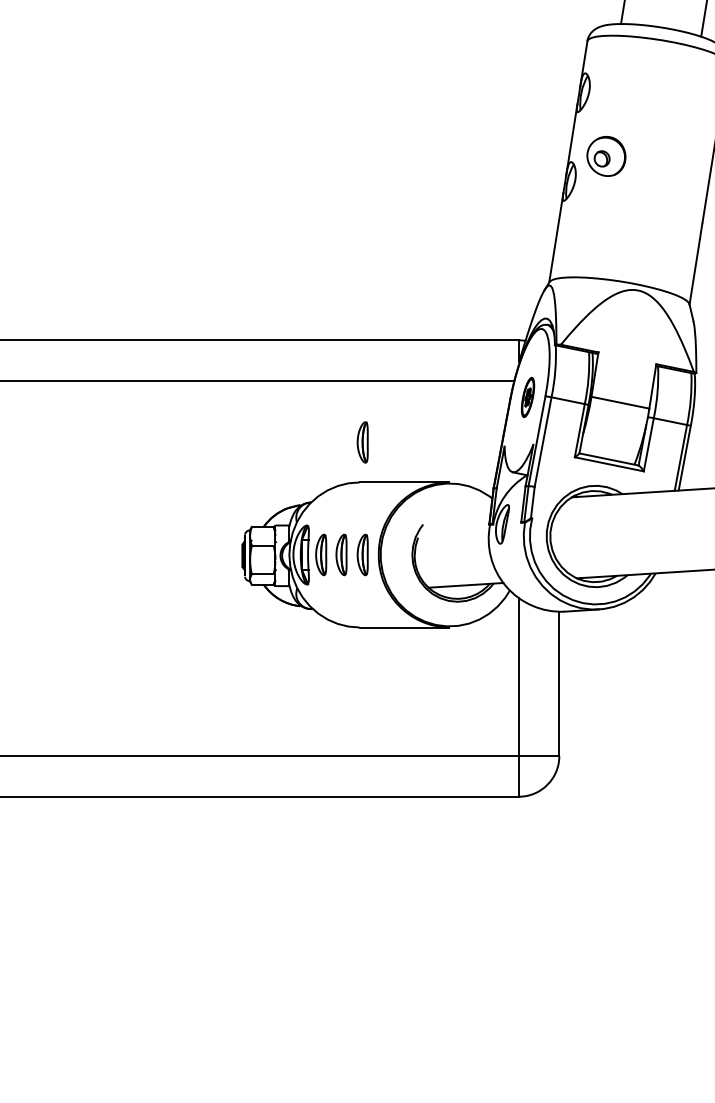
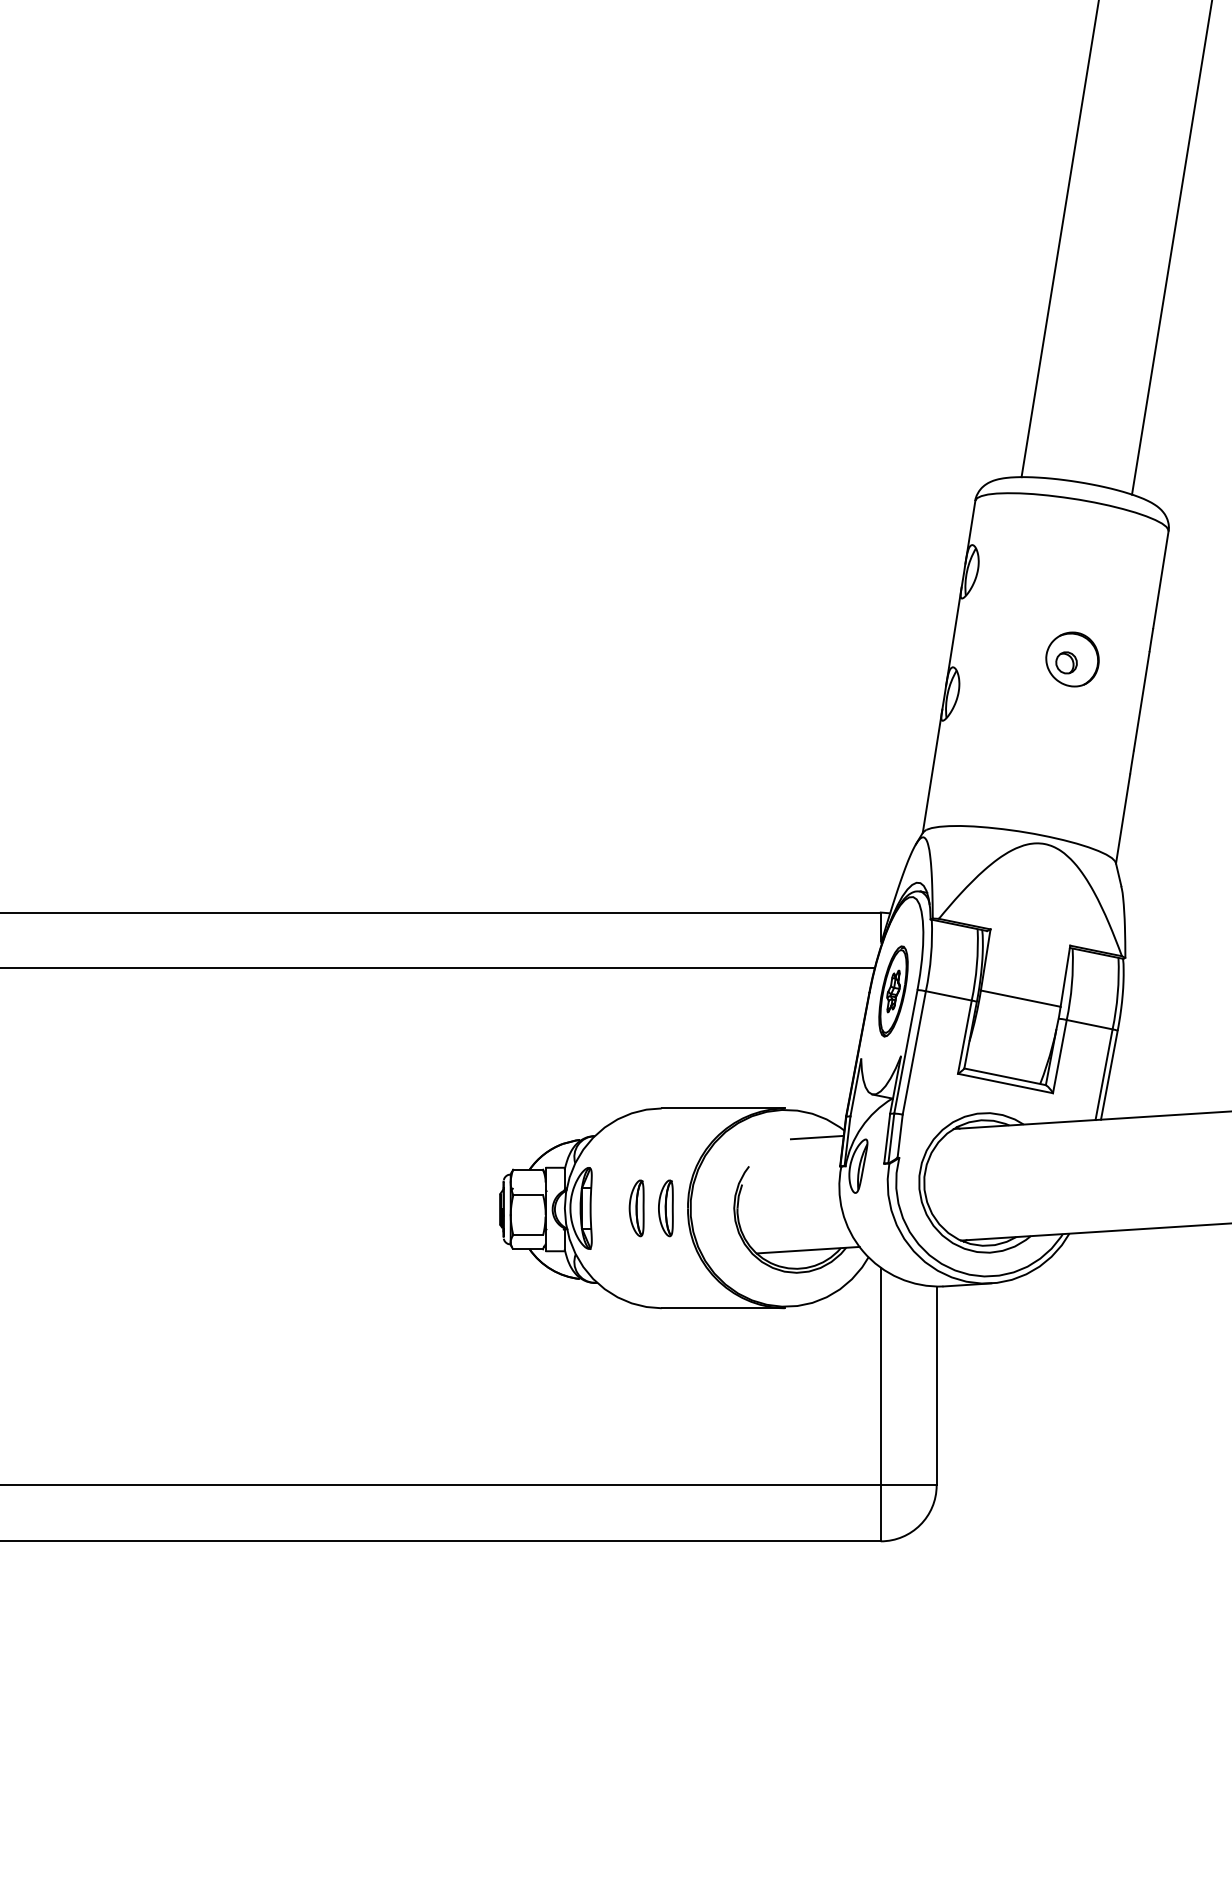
part: (606, 156) -> (1072, 659), moved
part: (528, 397) -> (893, 991), size x1.67
part: (362, 442) -> (665, 1053), removed
line: (472, 503) -> (816, 1137), added
part: (321, 555) -> (608, 1208), removed

